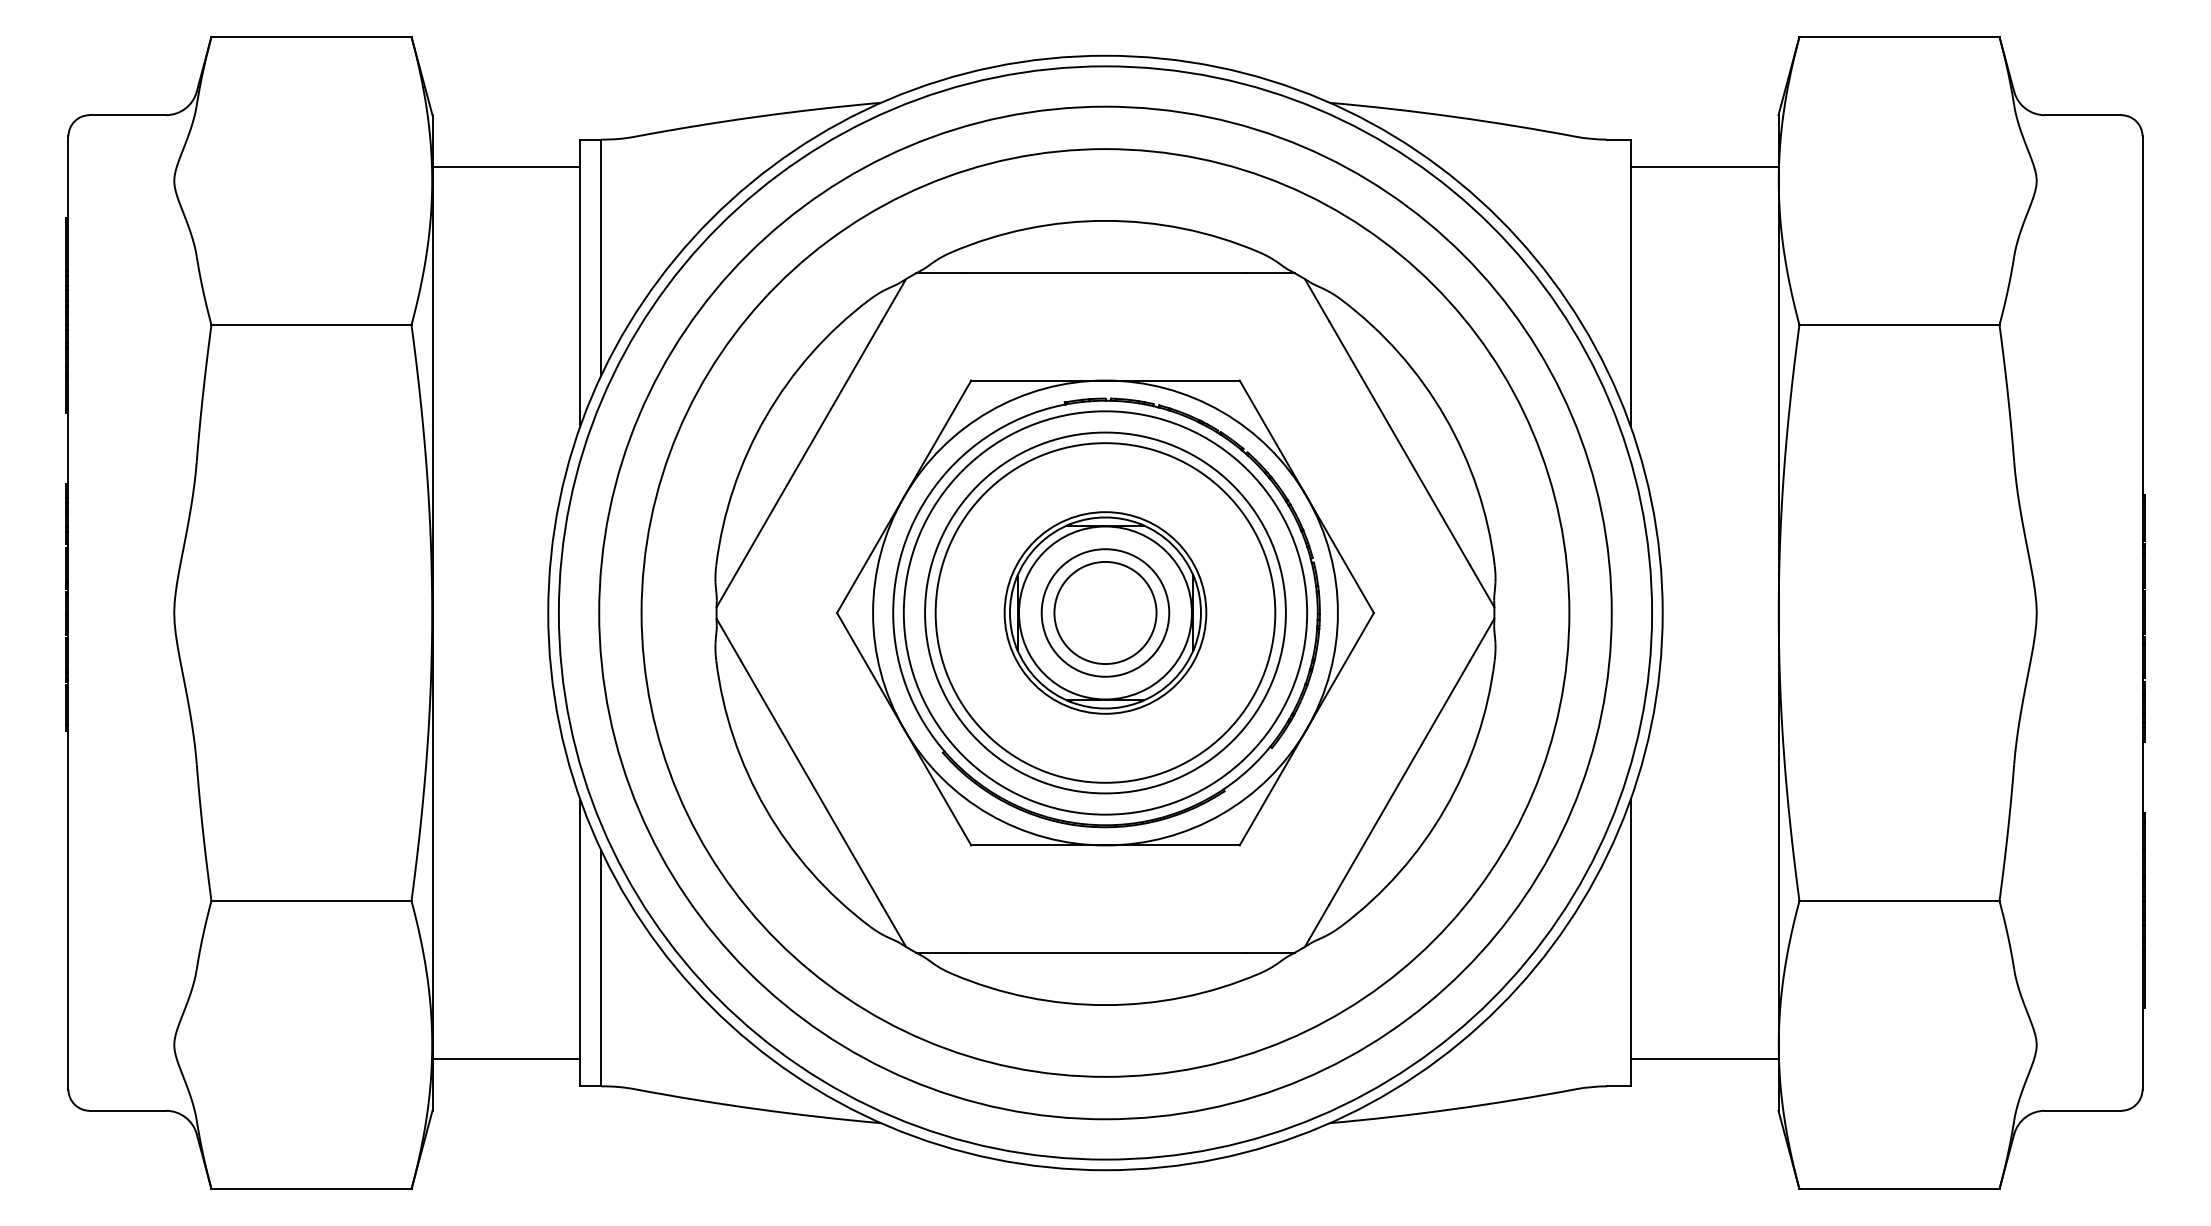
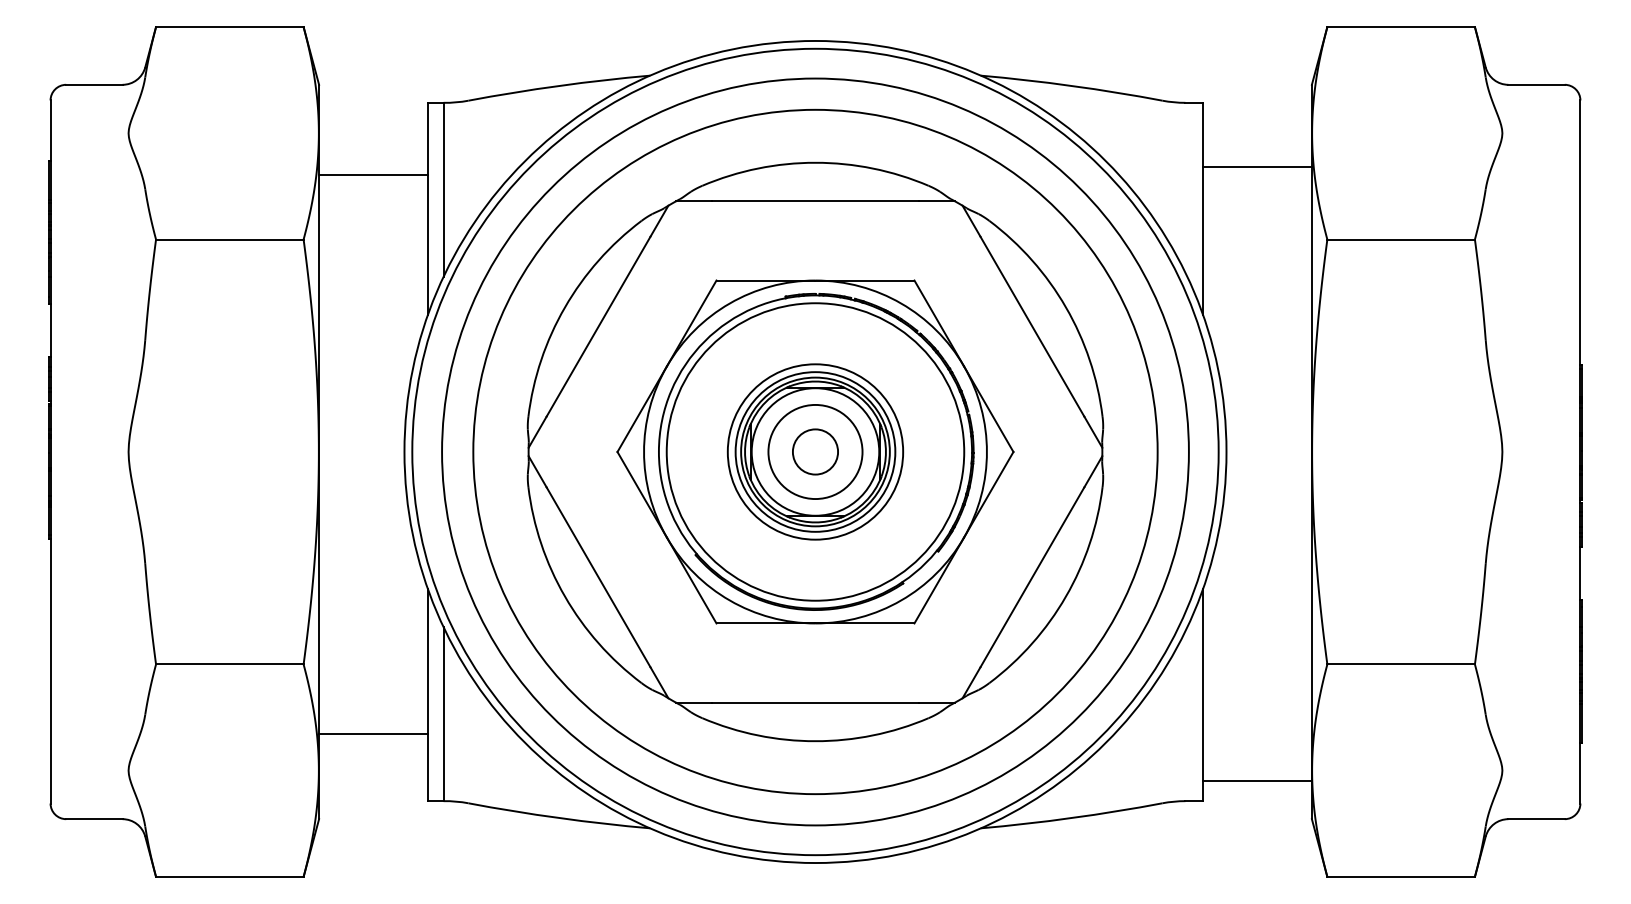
line: (506, 167) -> (373, 175), moved
line: (1704, 167) -> (1257, 166), moved
circle: (1105, 612) -> (815, 451), size x0.6
circle: (1105, 612) -> (815, 451), size x0.6
circle: (1105, 612) -> (815, 451), size x0.7
line: (506, 1058) -> (373, 733), moved

